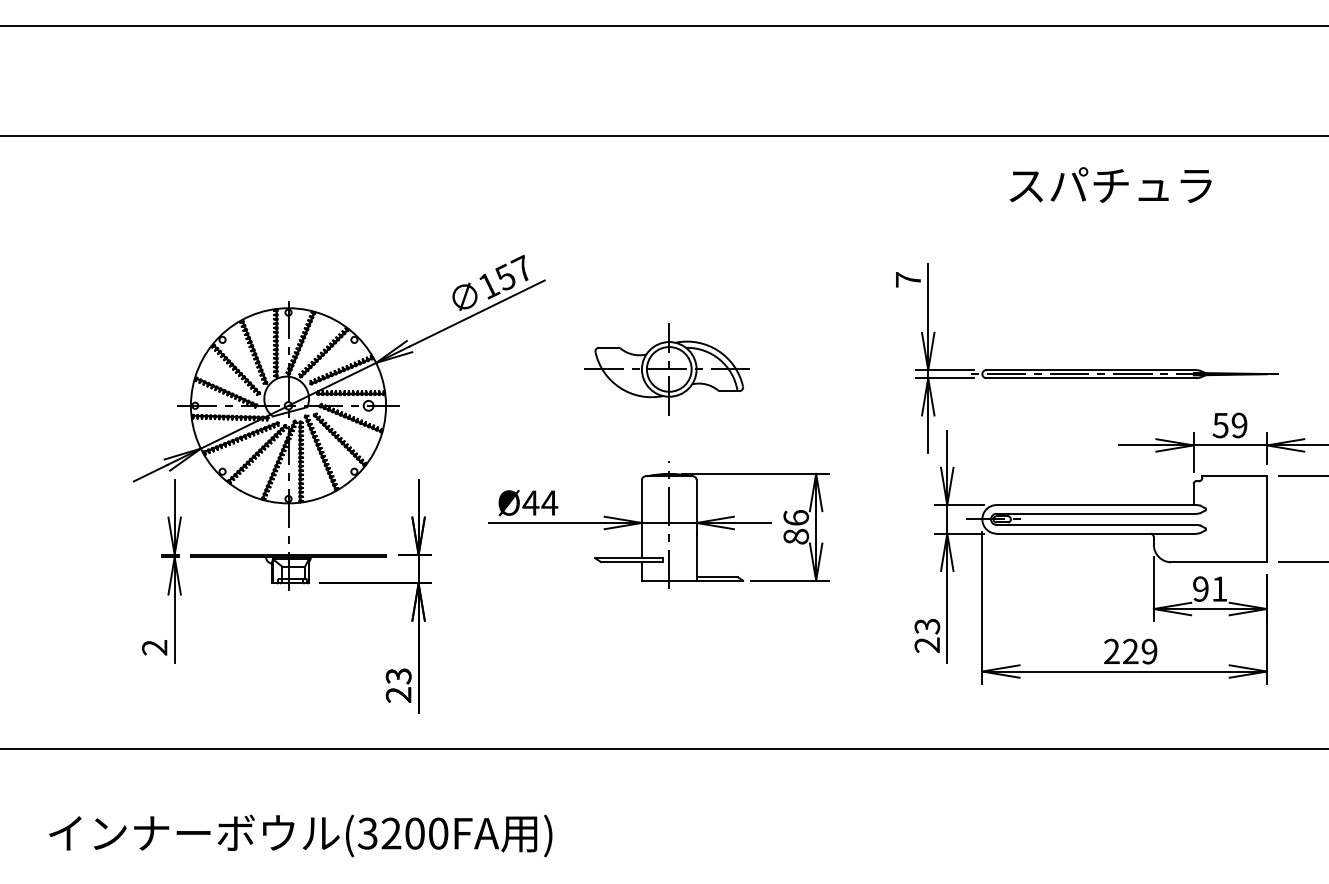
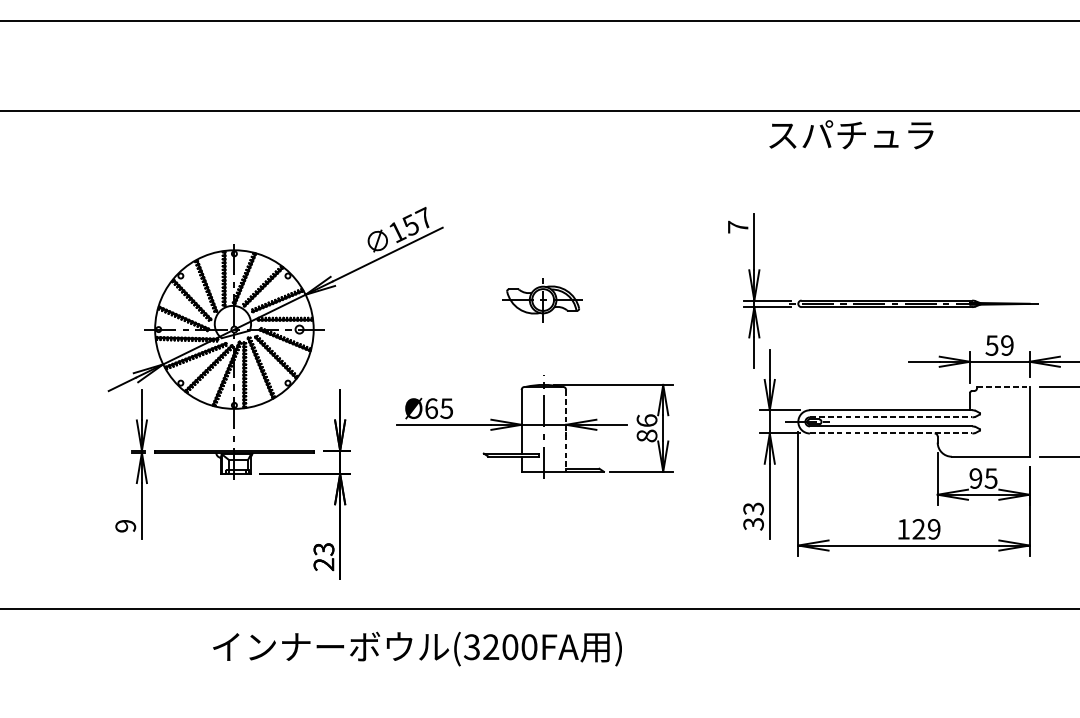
text: (1110, 184) -> (851, 134), moved
part: (666, 369) -> (541, 300), size x0.6
line: (1235, 476) -> (1004, 387), solid -> dashed
text: (540, 502) -> (439, 408), Ø44 -> Ø65
line: (1096, 513) -> (891, 417), solid -> dashed
line: (696, 530) -> (566, 430), solid -> dashed
line: (1096, 533) -> (891, 433), solid -> dashed
text: (1219, 588) -> (991, 478), 91 -> 95
text: (927, 645) -> (753, 524), 23 -> 33
text: (154, 647) -> (125, 526), 2 -> 9
text: (1111, 650) -> (903, 528), 229 -> 129
text: (300, 835) -> (417, 648), moved

